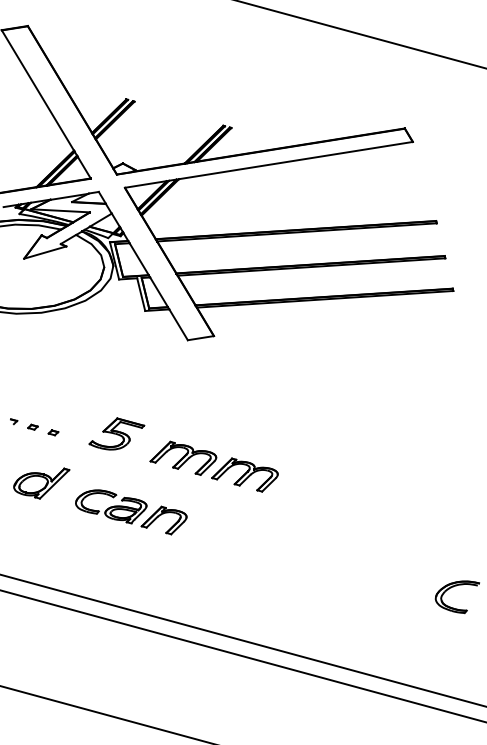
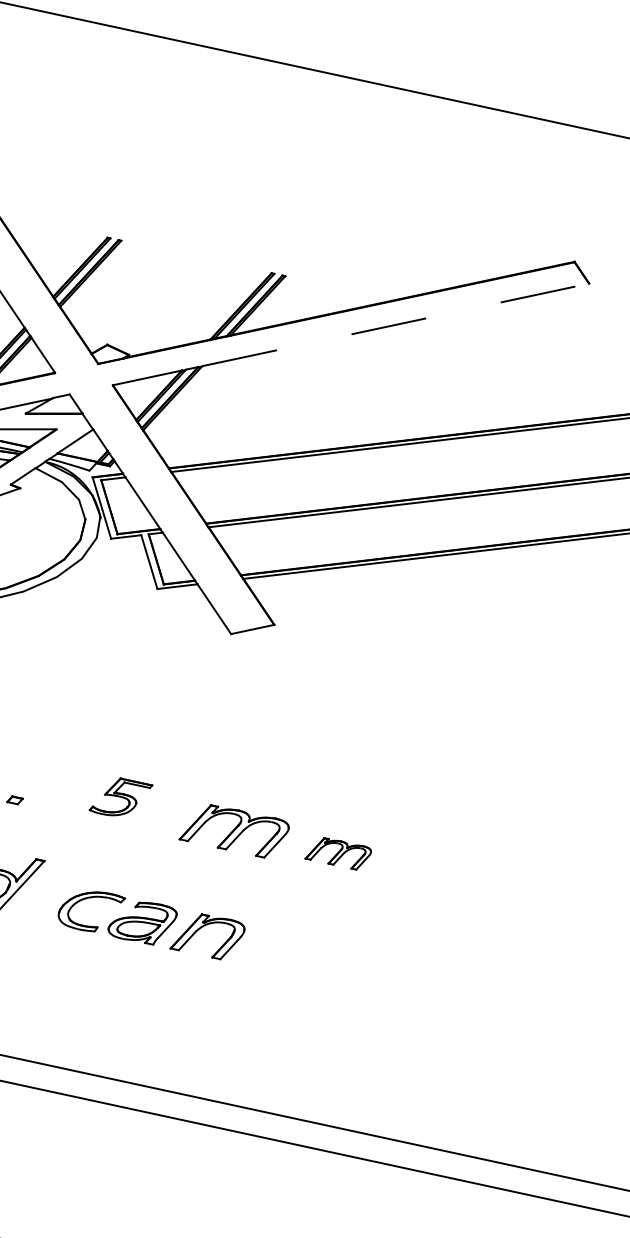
line: (296, 160) -> (396, 324), solid -> dashed
part: (116, 433) -> (120, 795), size x0.7
part: (244, 474) -> (337, 853), size x0.6

